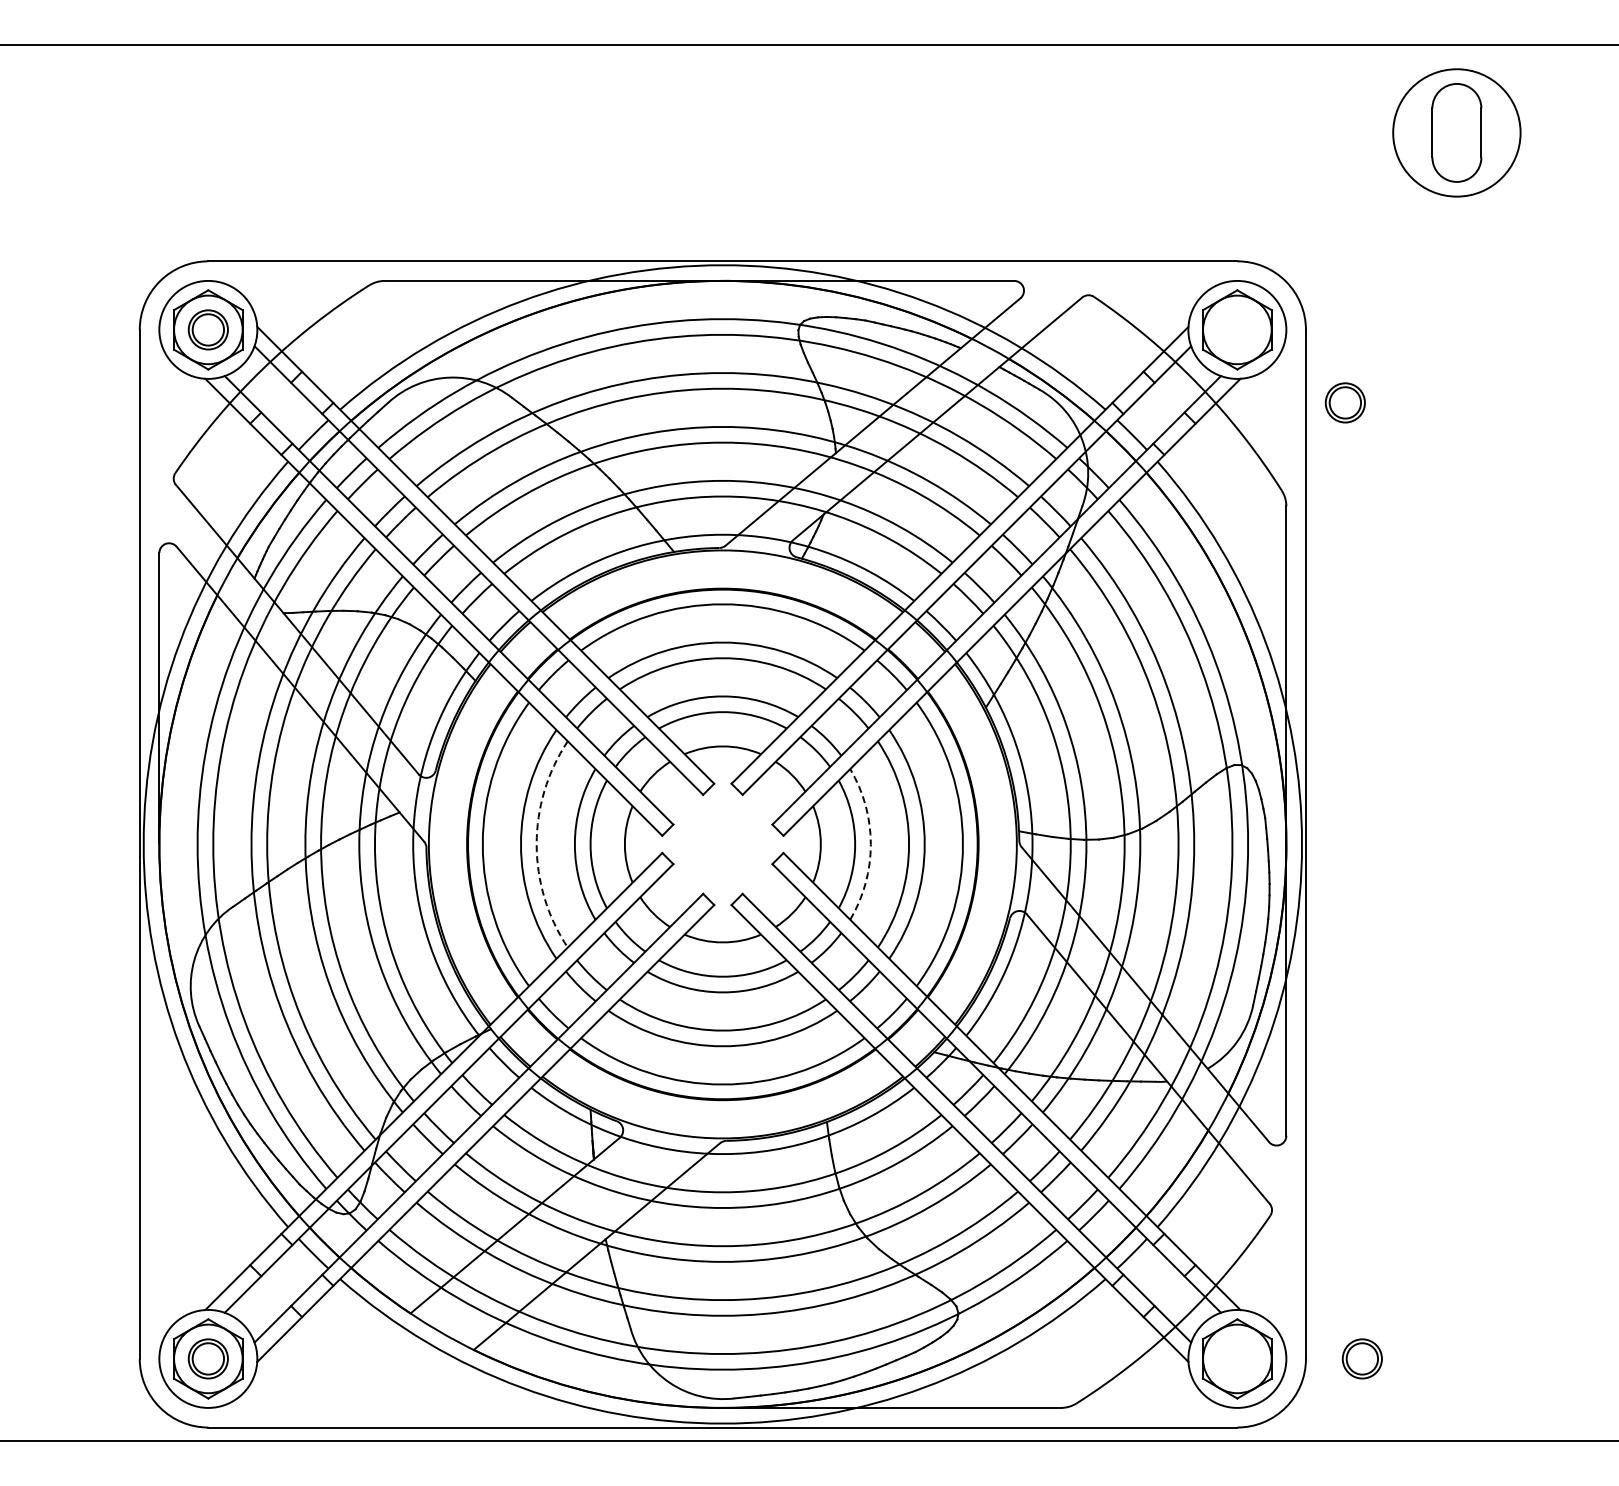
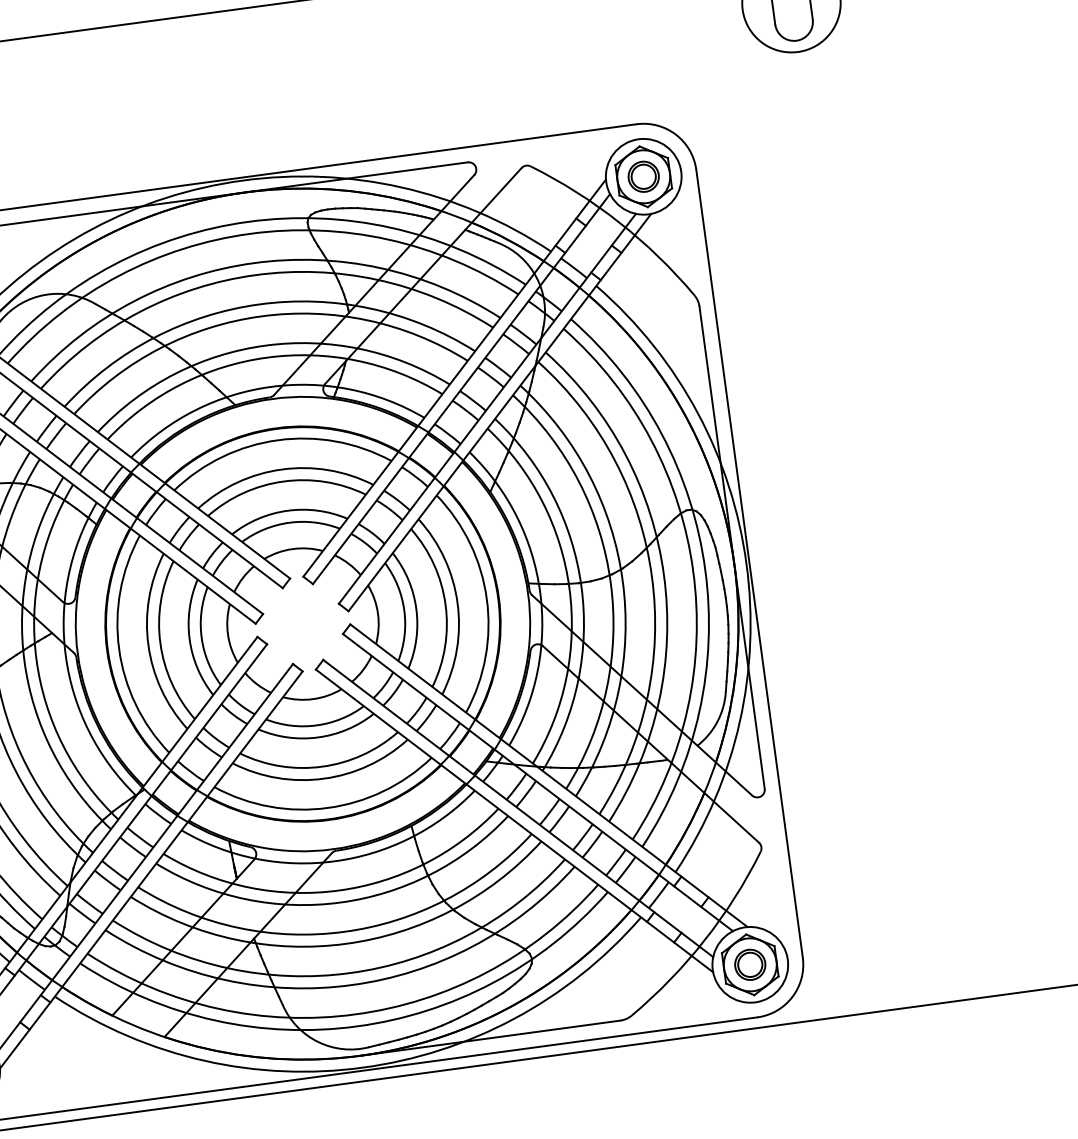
part: (1344, 402) -> (643, 176), moved
arc: (536, 844) -> (160, 643), dashed -> solid
arc: (870, 844) -> (416, 608), dashed -> solid
part: (1361, 1358) -> (749, 964), moved

